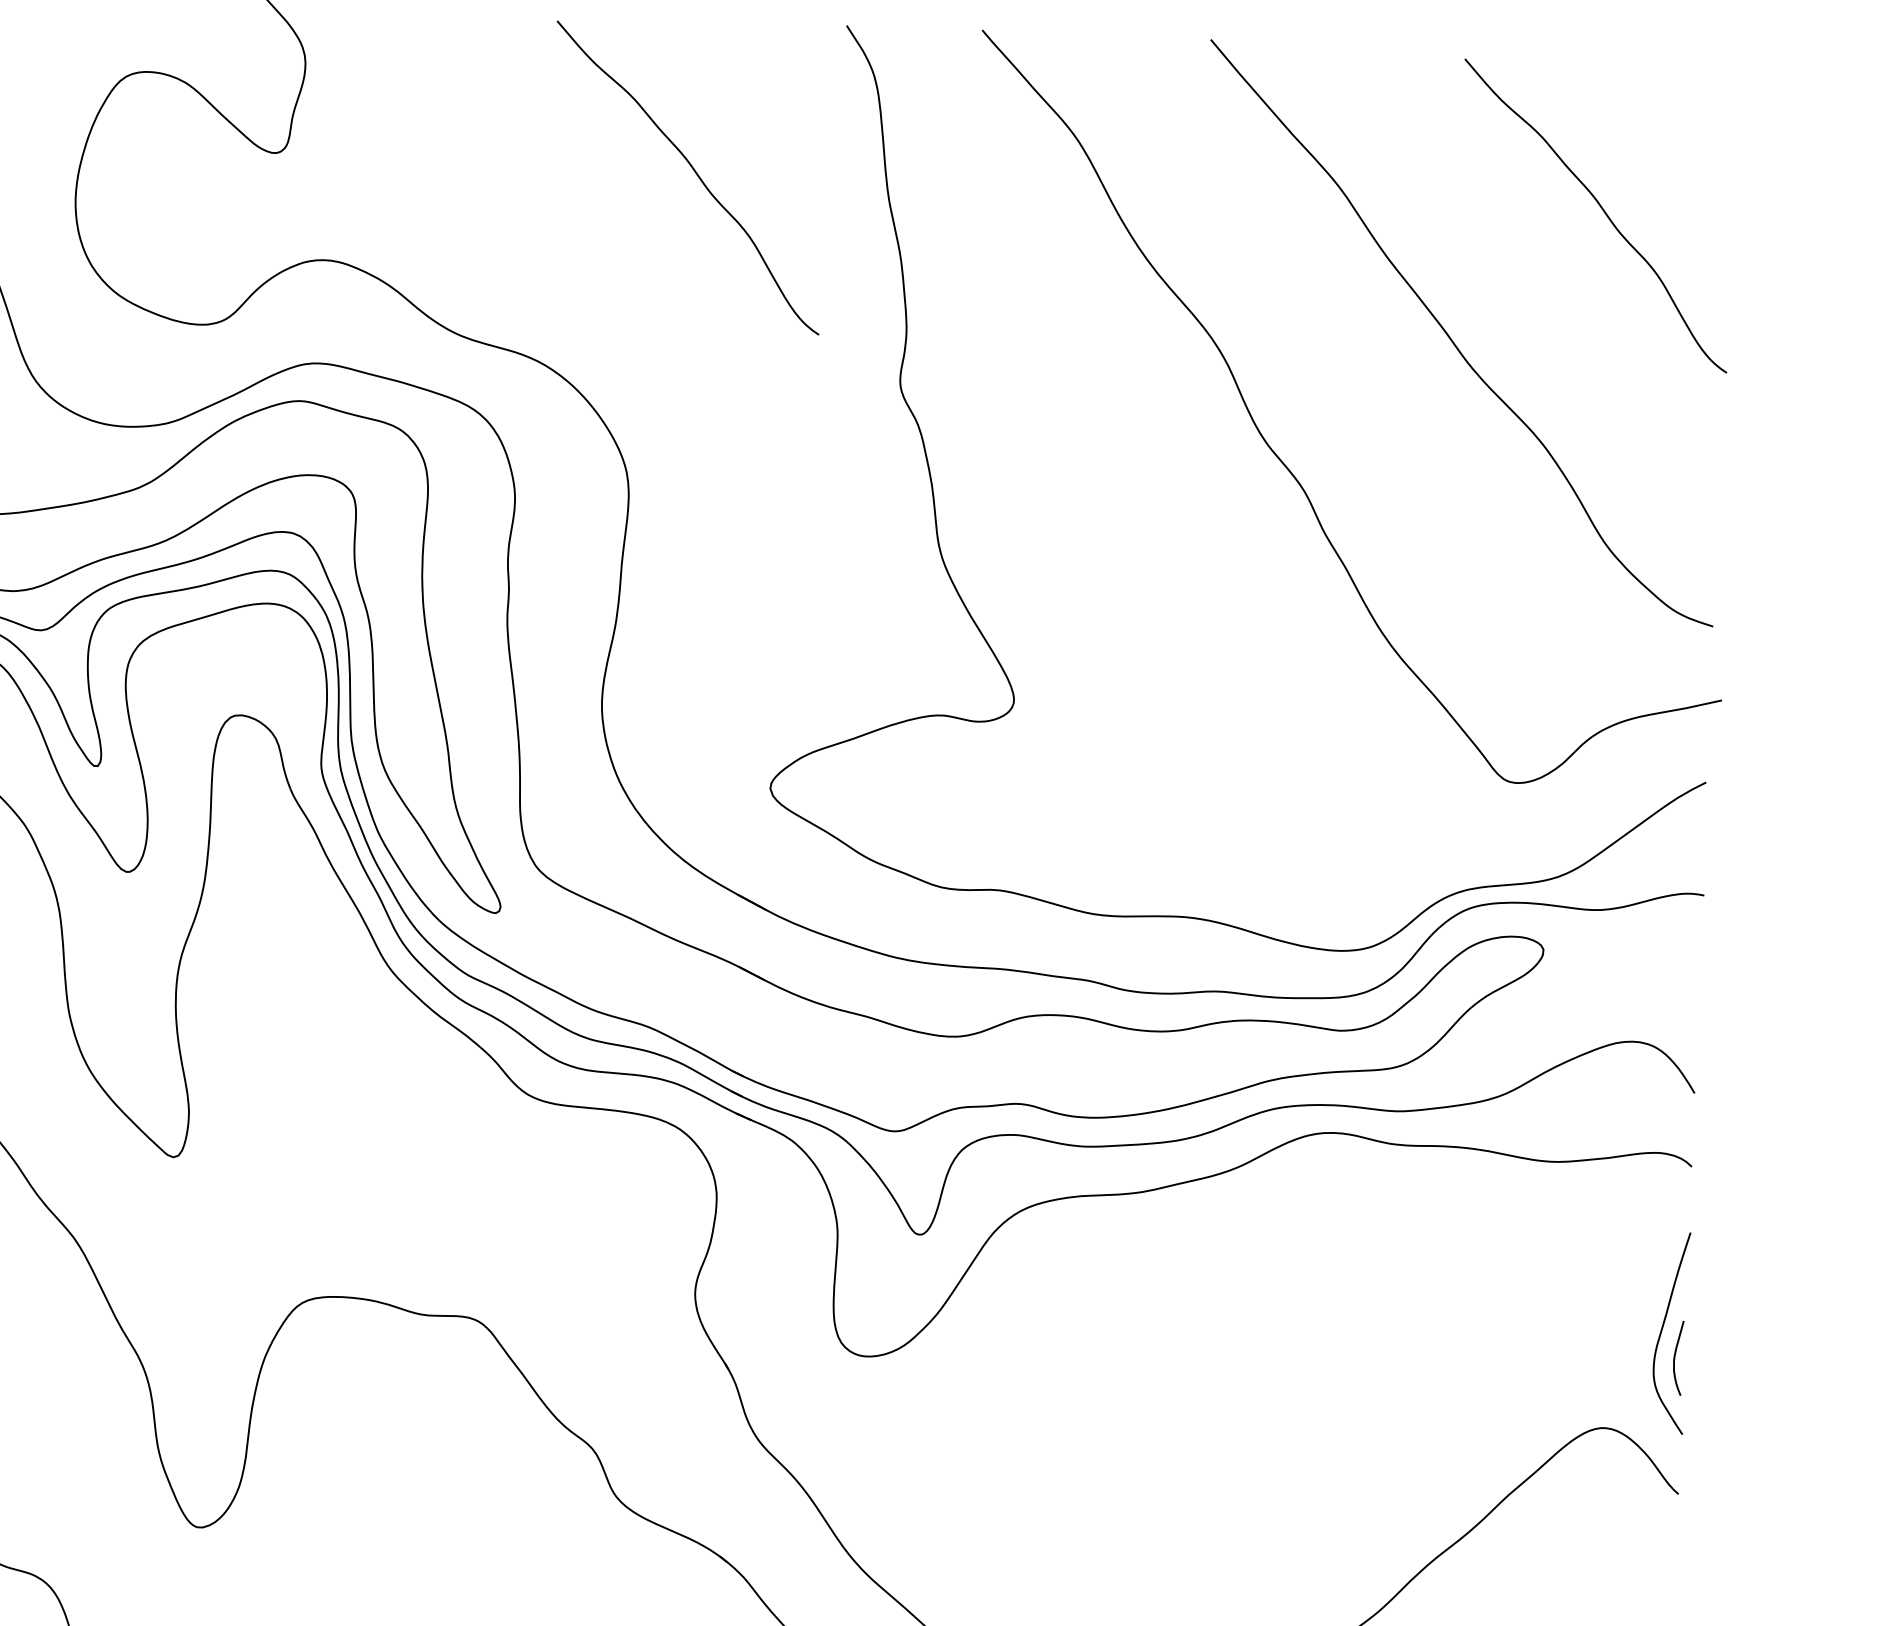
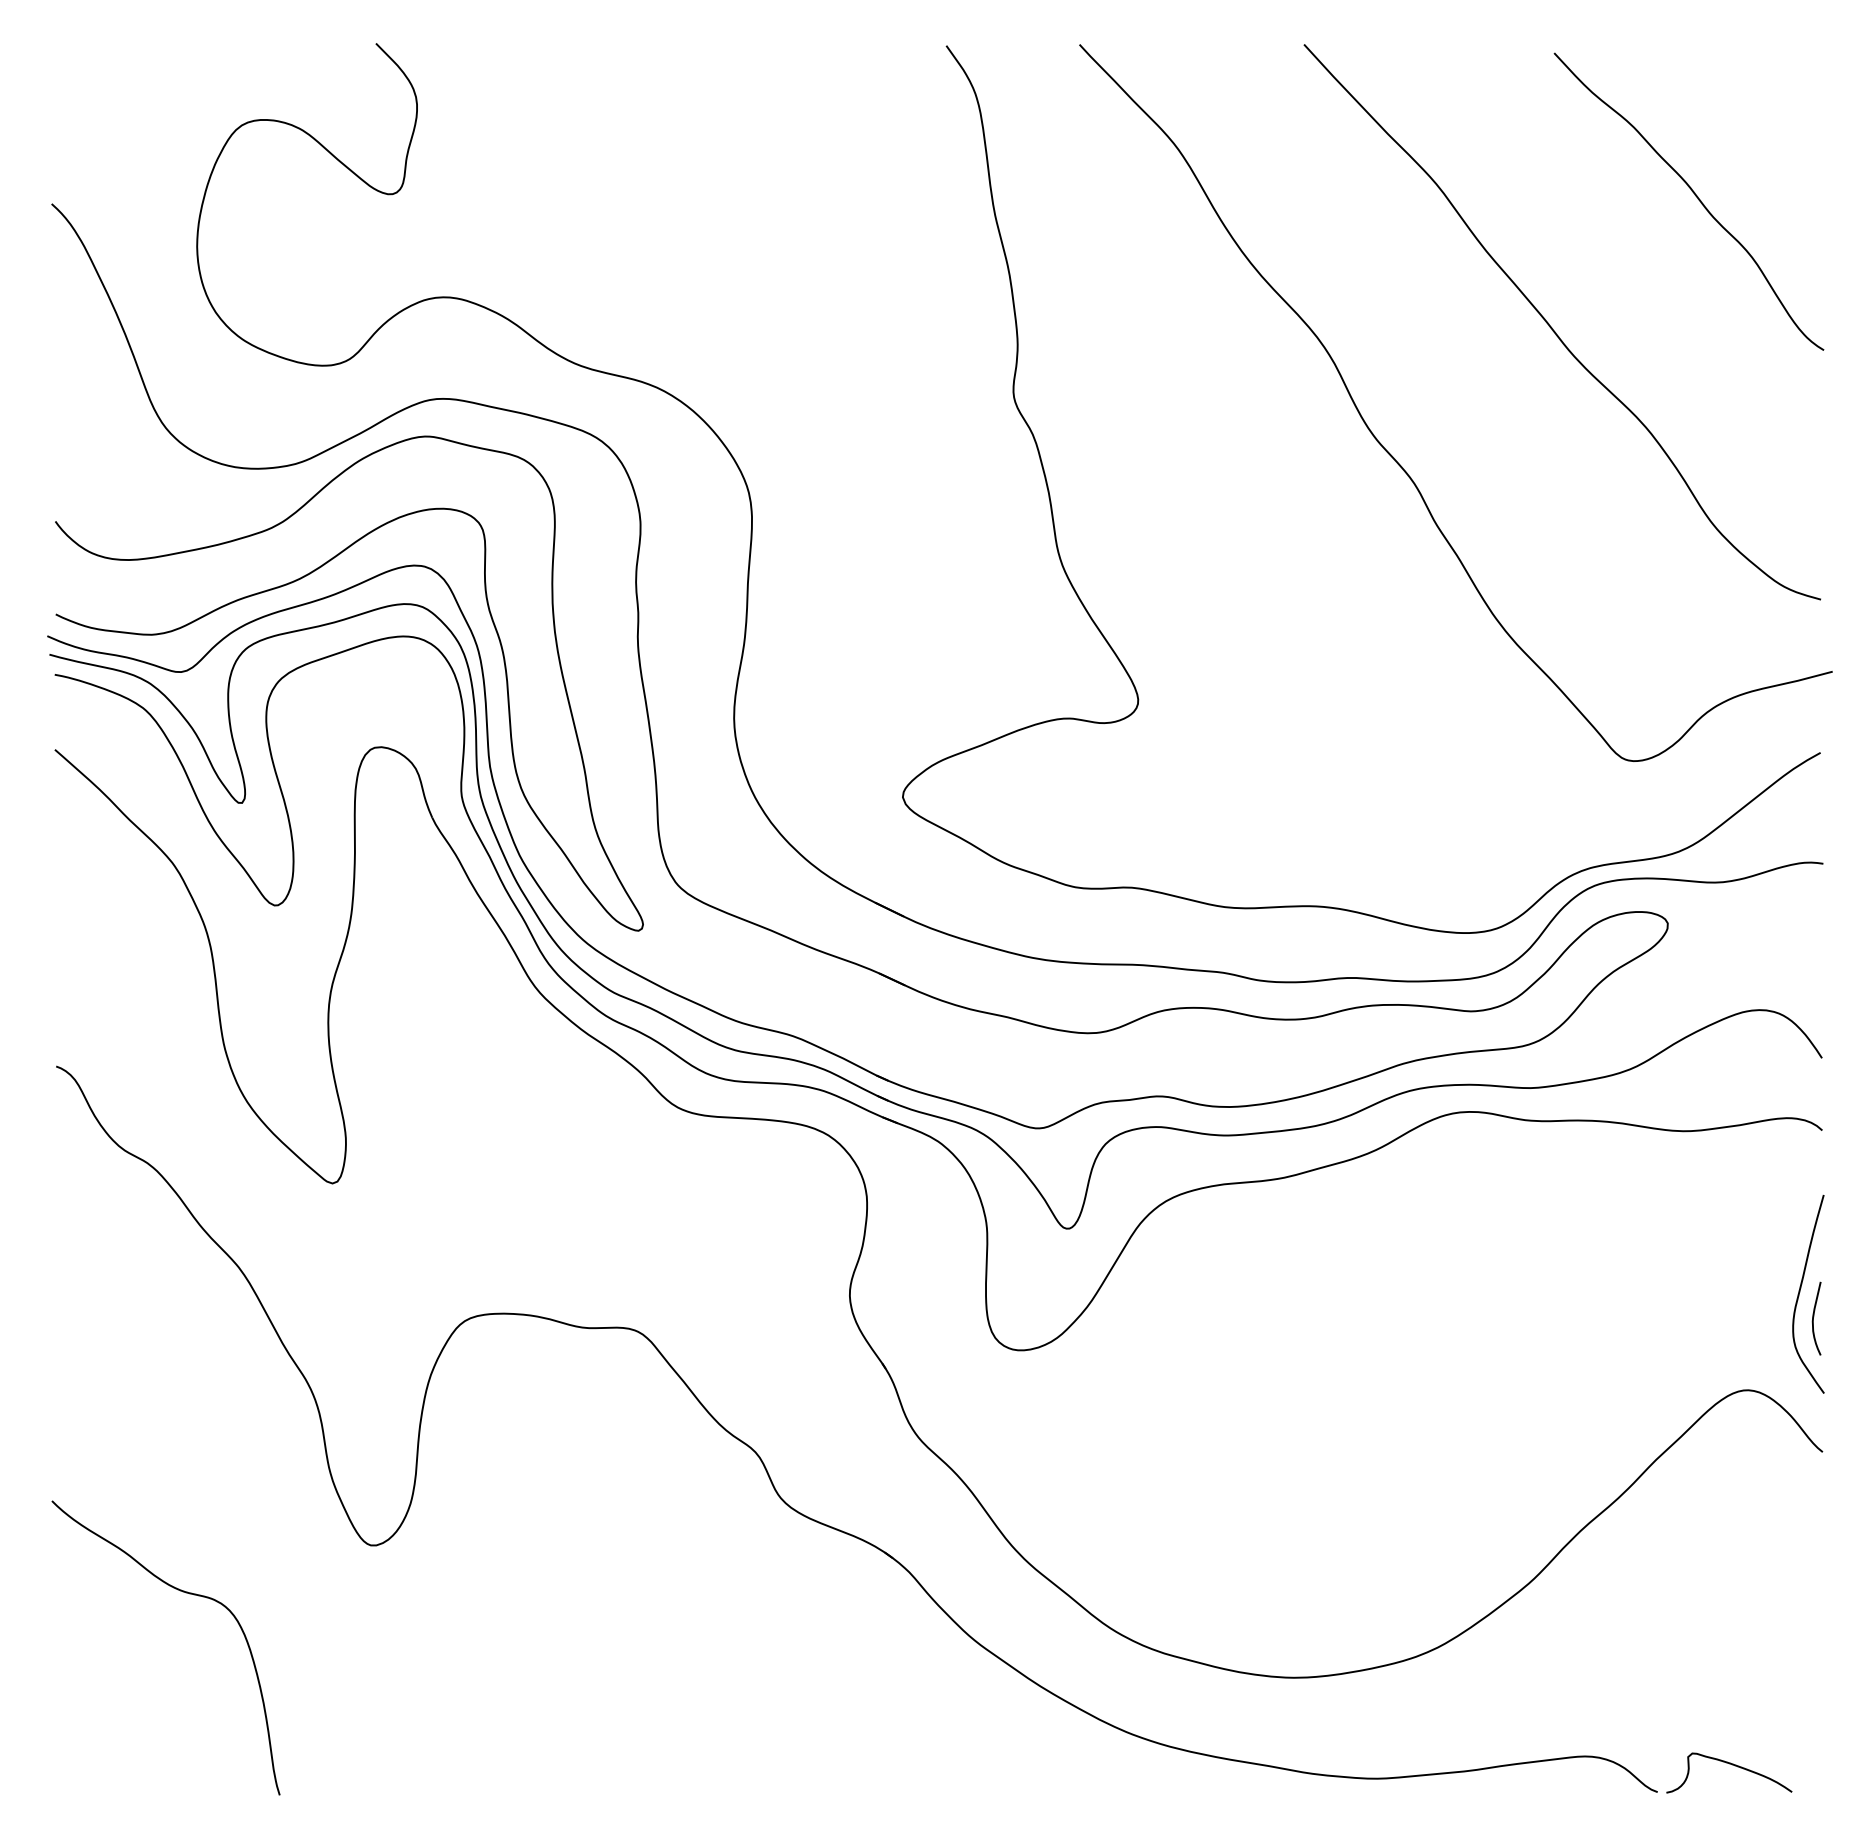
curve: (693, 171) -> (802, 195), removed

